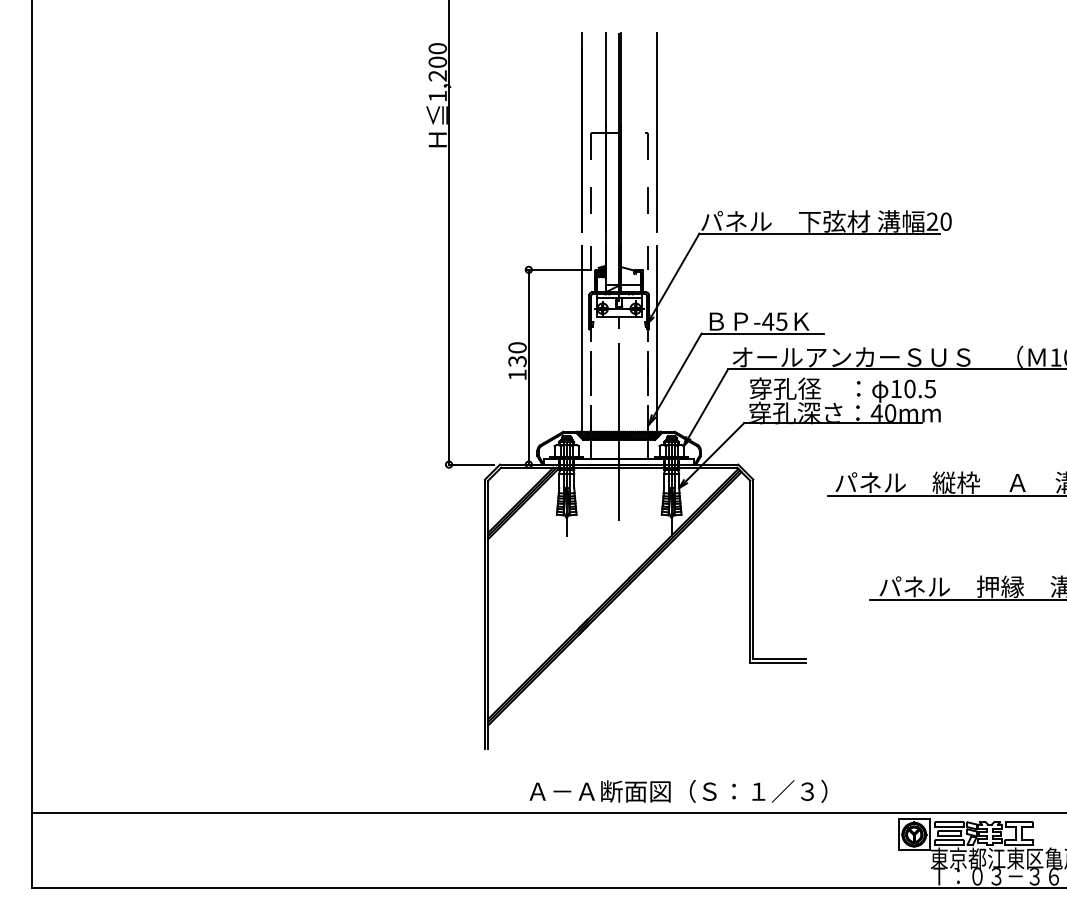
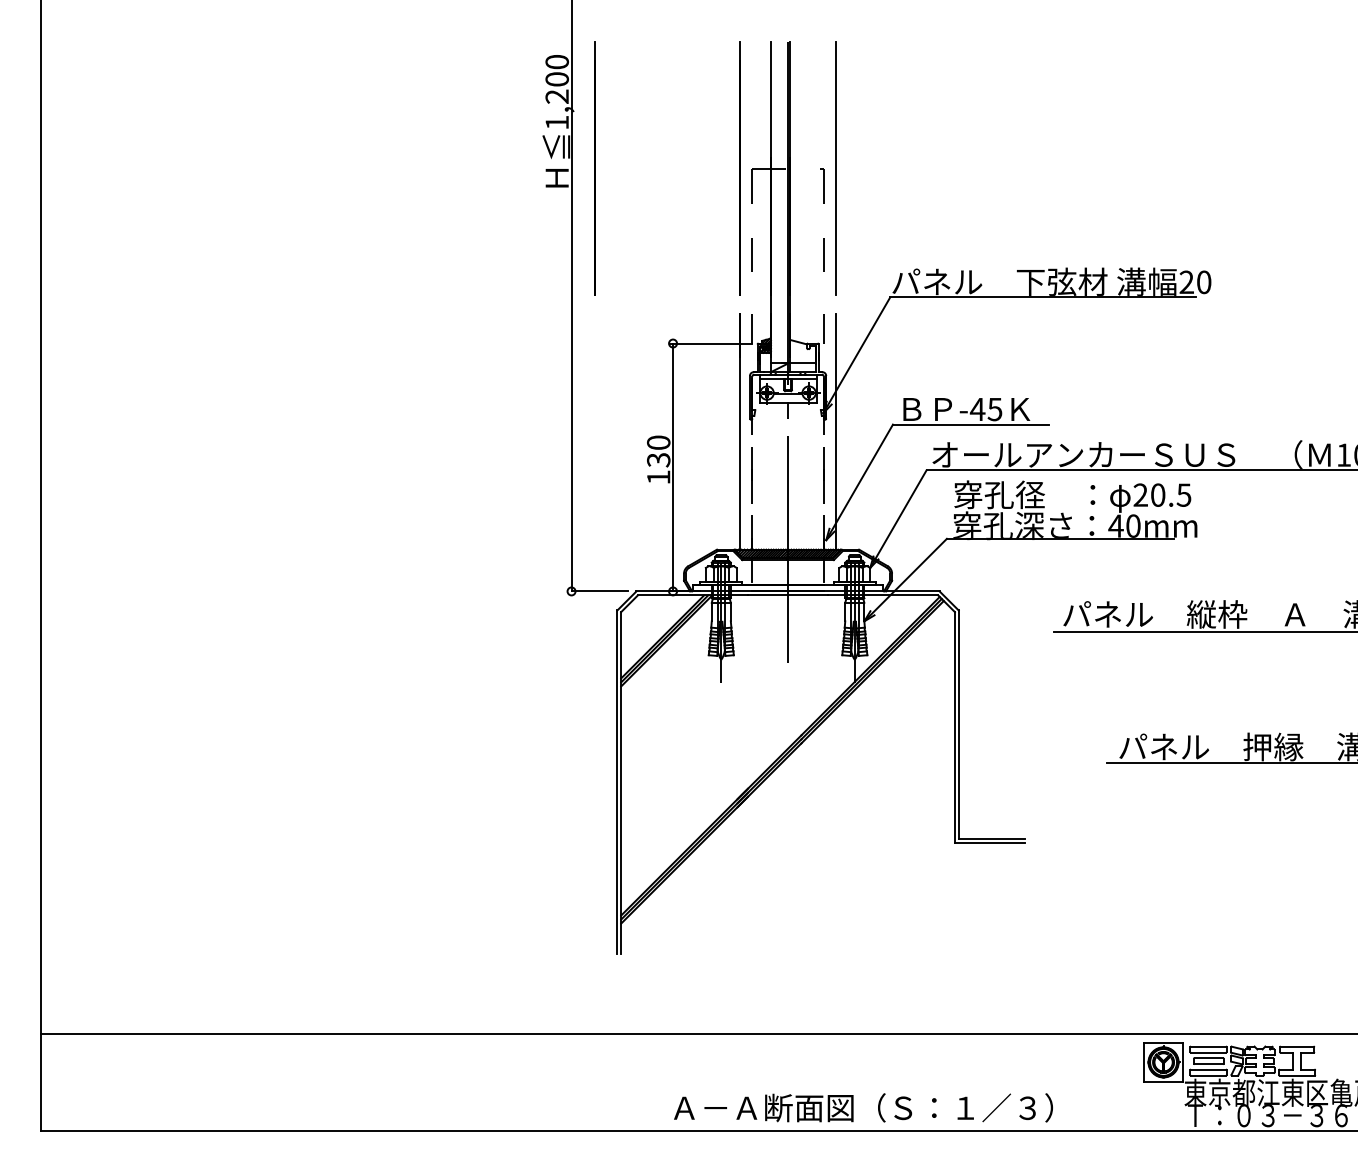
line: (467, 132) -> (595, 168), added
text: (895, 388) -> (1139, 494), 10.5 -> 20.5
text: (678, 791) -> (863, 1107), moved

